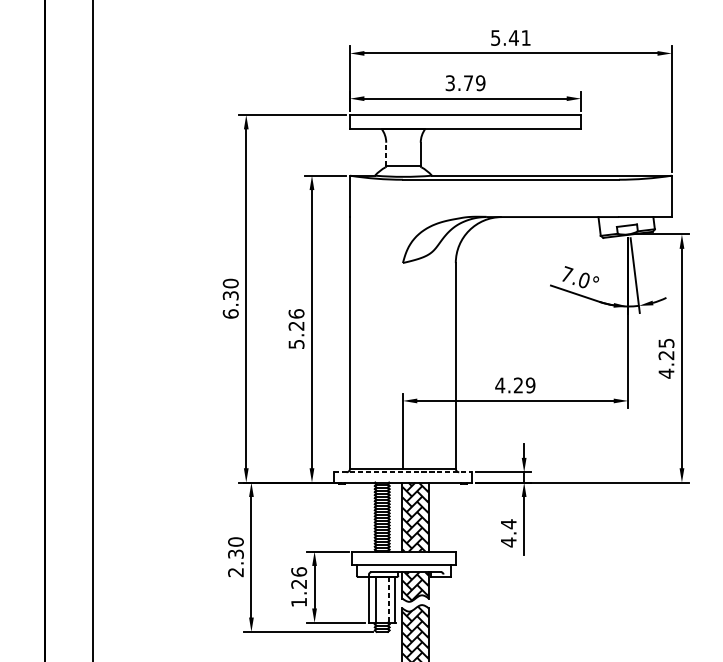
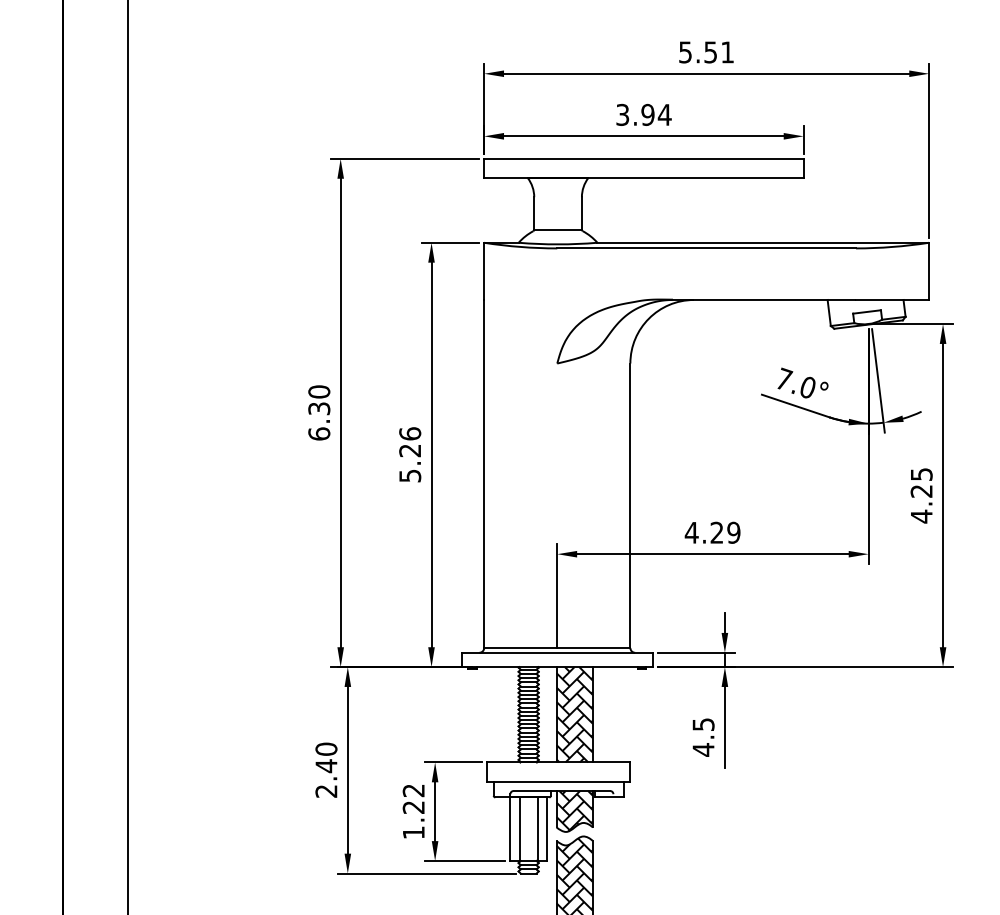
text: (513, 38) -> (710, 52), 5.41 -> 5.51
text: (474, 82) -> (656, 114), 3.79 -> 3.94
line: (386, 153) -> (534, 212), dashed -> solid
line: (403, 472) -> (557, 652), dashed -> solid
text: (508, 524) -> (703, 724), 4.4 -> 4.5
text: (236, 554) -> (326, 766), 2.30 -> 2.40
text: (298, 571) -> (413, 790), 1.26 -> 1.22
line: (388, 600) -> (537, 829), dashed -> solid

